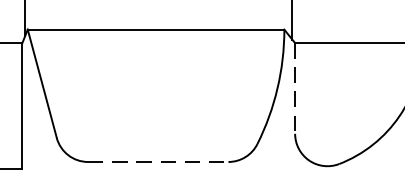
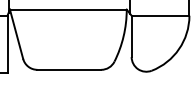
line: (294, 88) -> (131, 36), dashed -> solid
line: (158, 161) -> (69, 69), dashed -> solid

